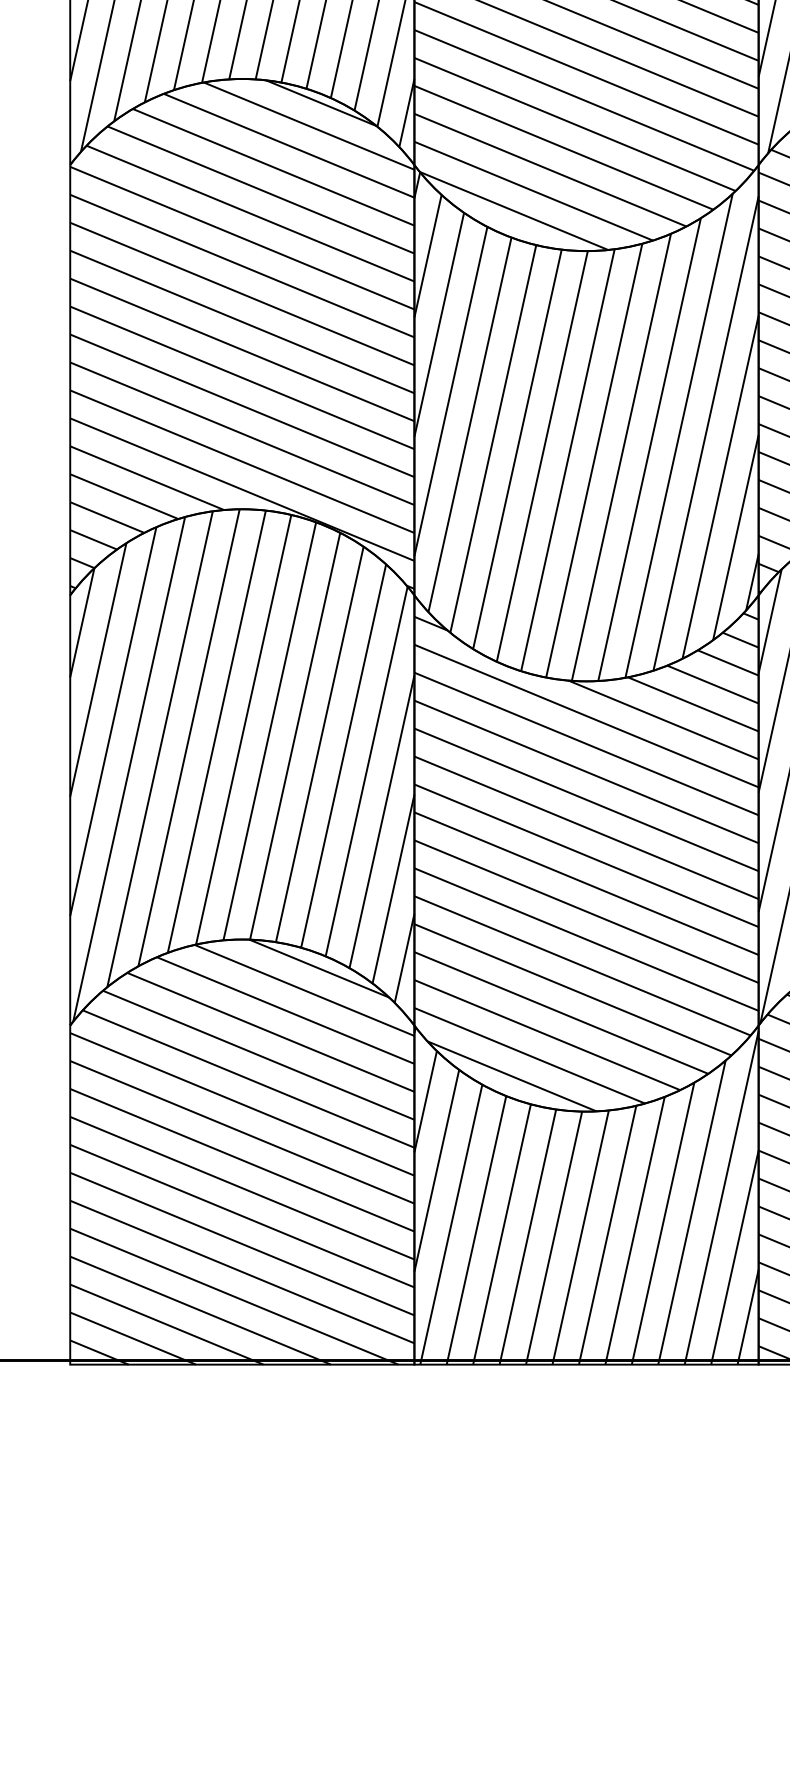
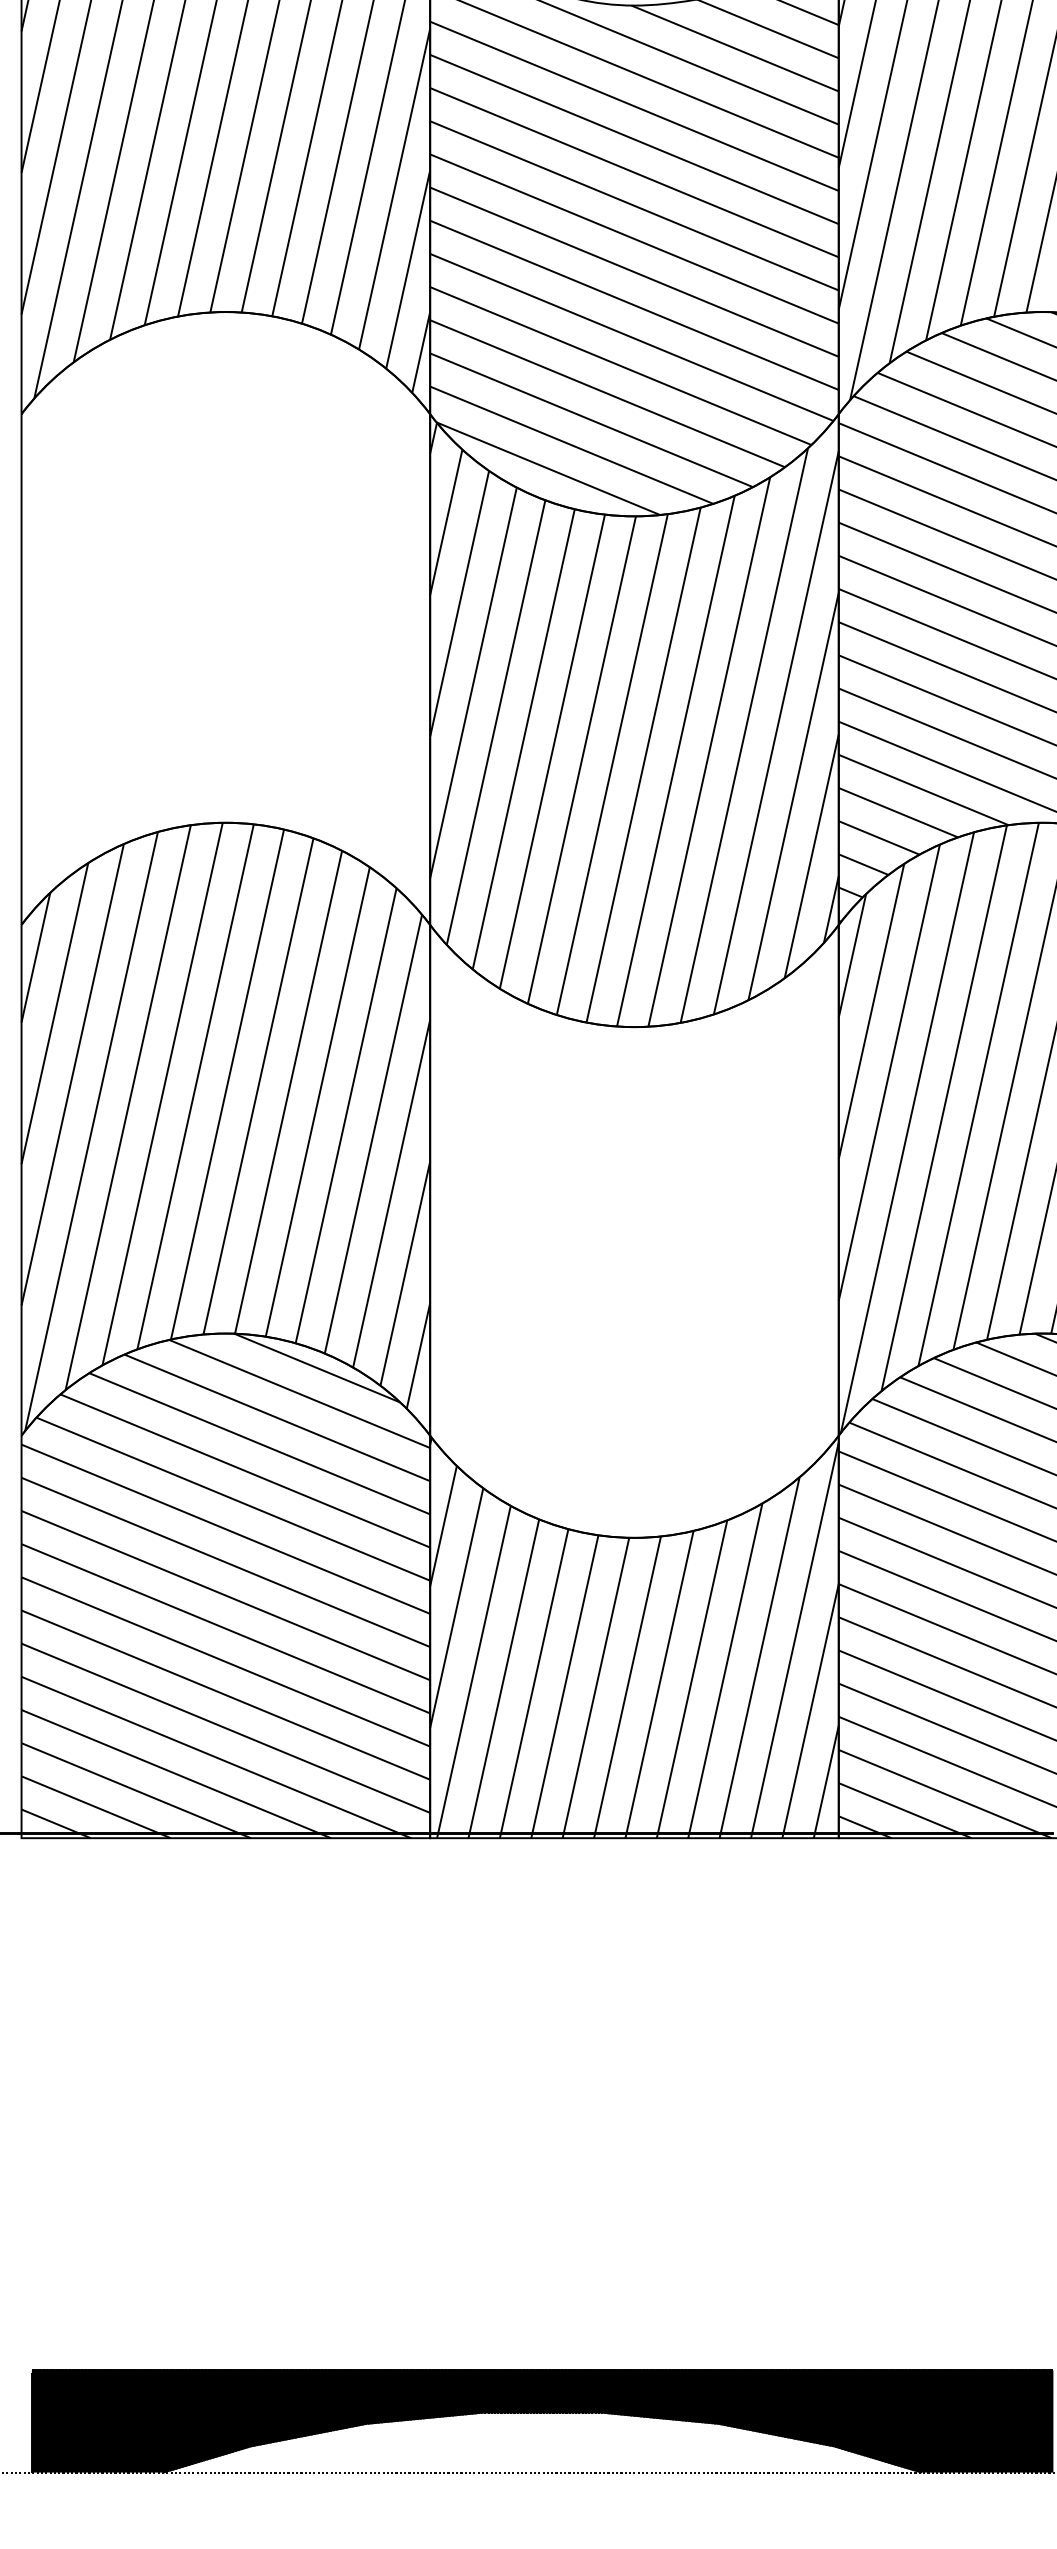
hatch: (242, 334) -> (225, 615), removed
hatch: (586, 861) -> (634, 1241), removed

